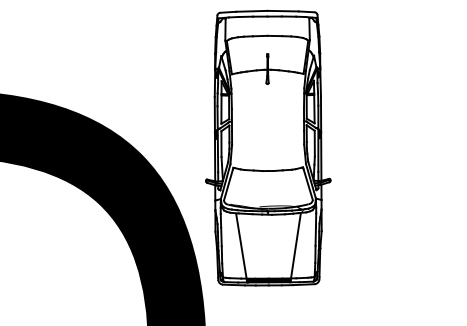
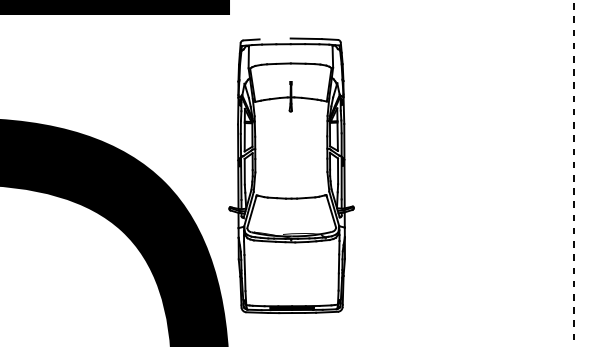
line: (251, 10) -> (274, 38), removed
line: (295, 246) -> (318, 274), removed
line: (241, 247) -> (264, 275), removed

